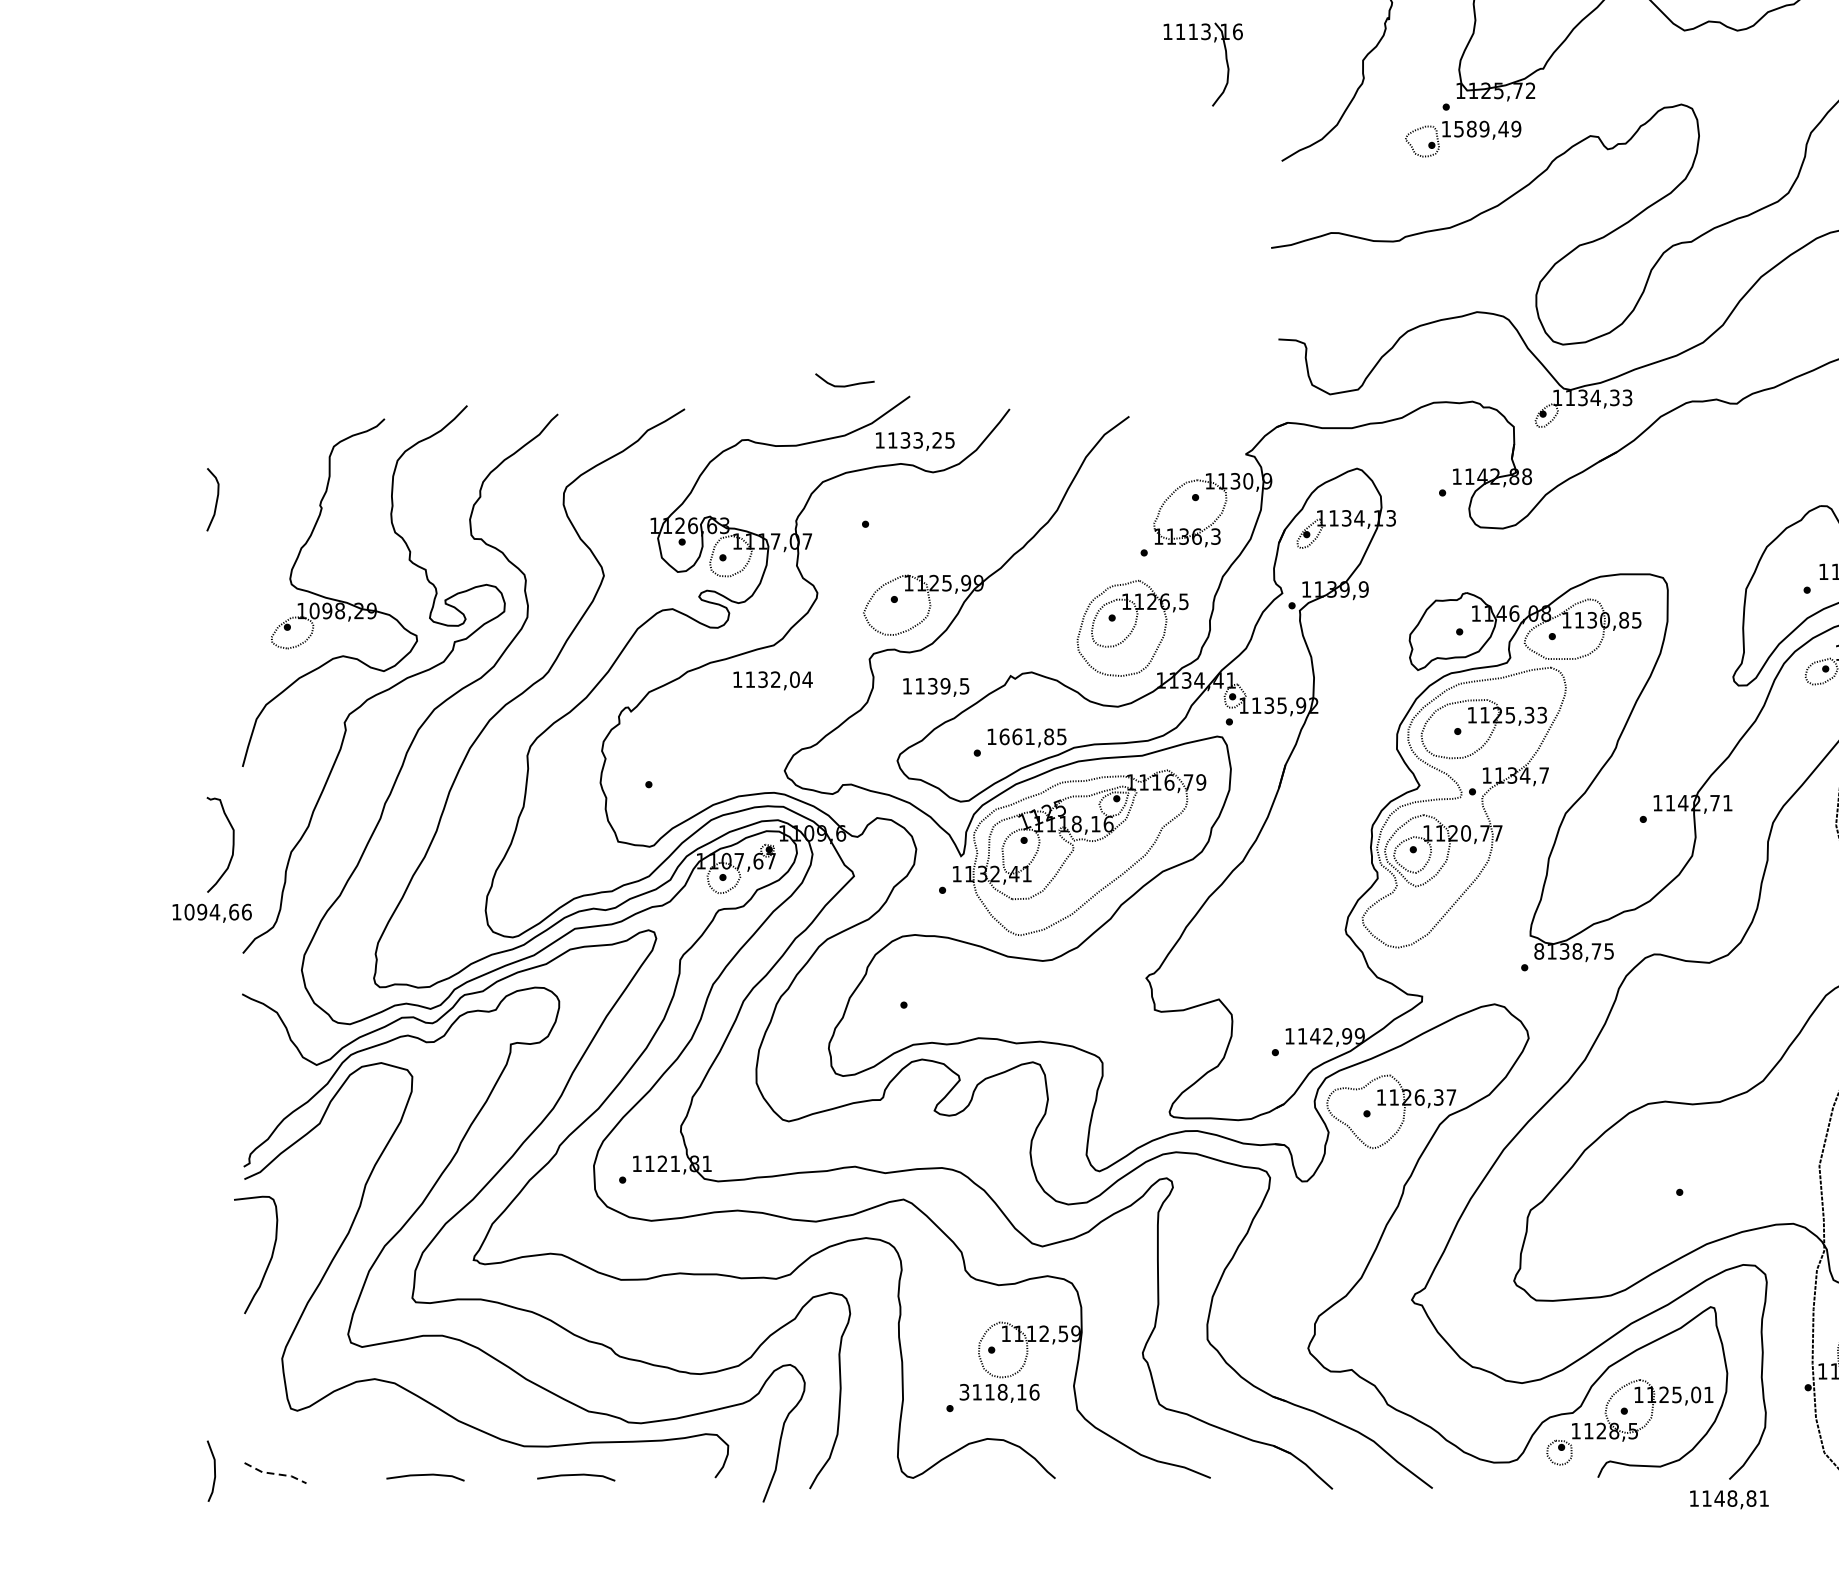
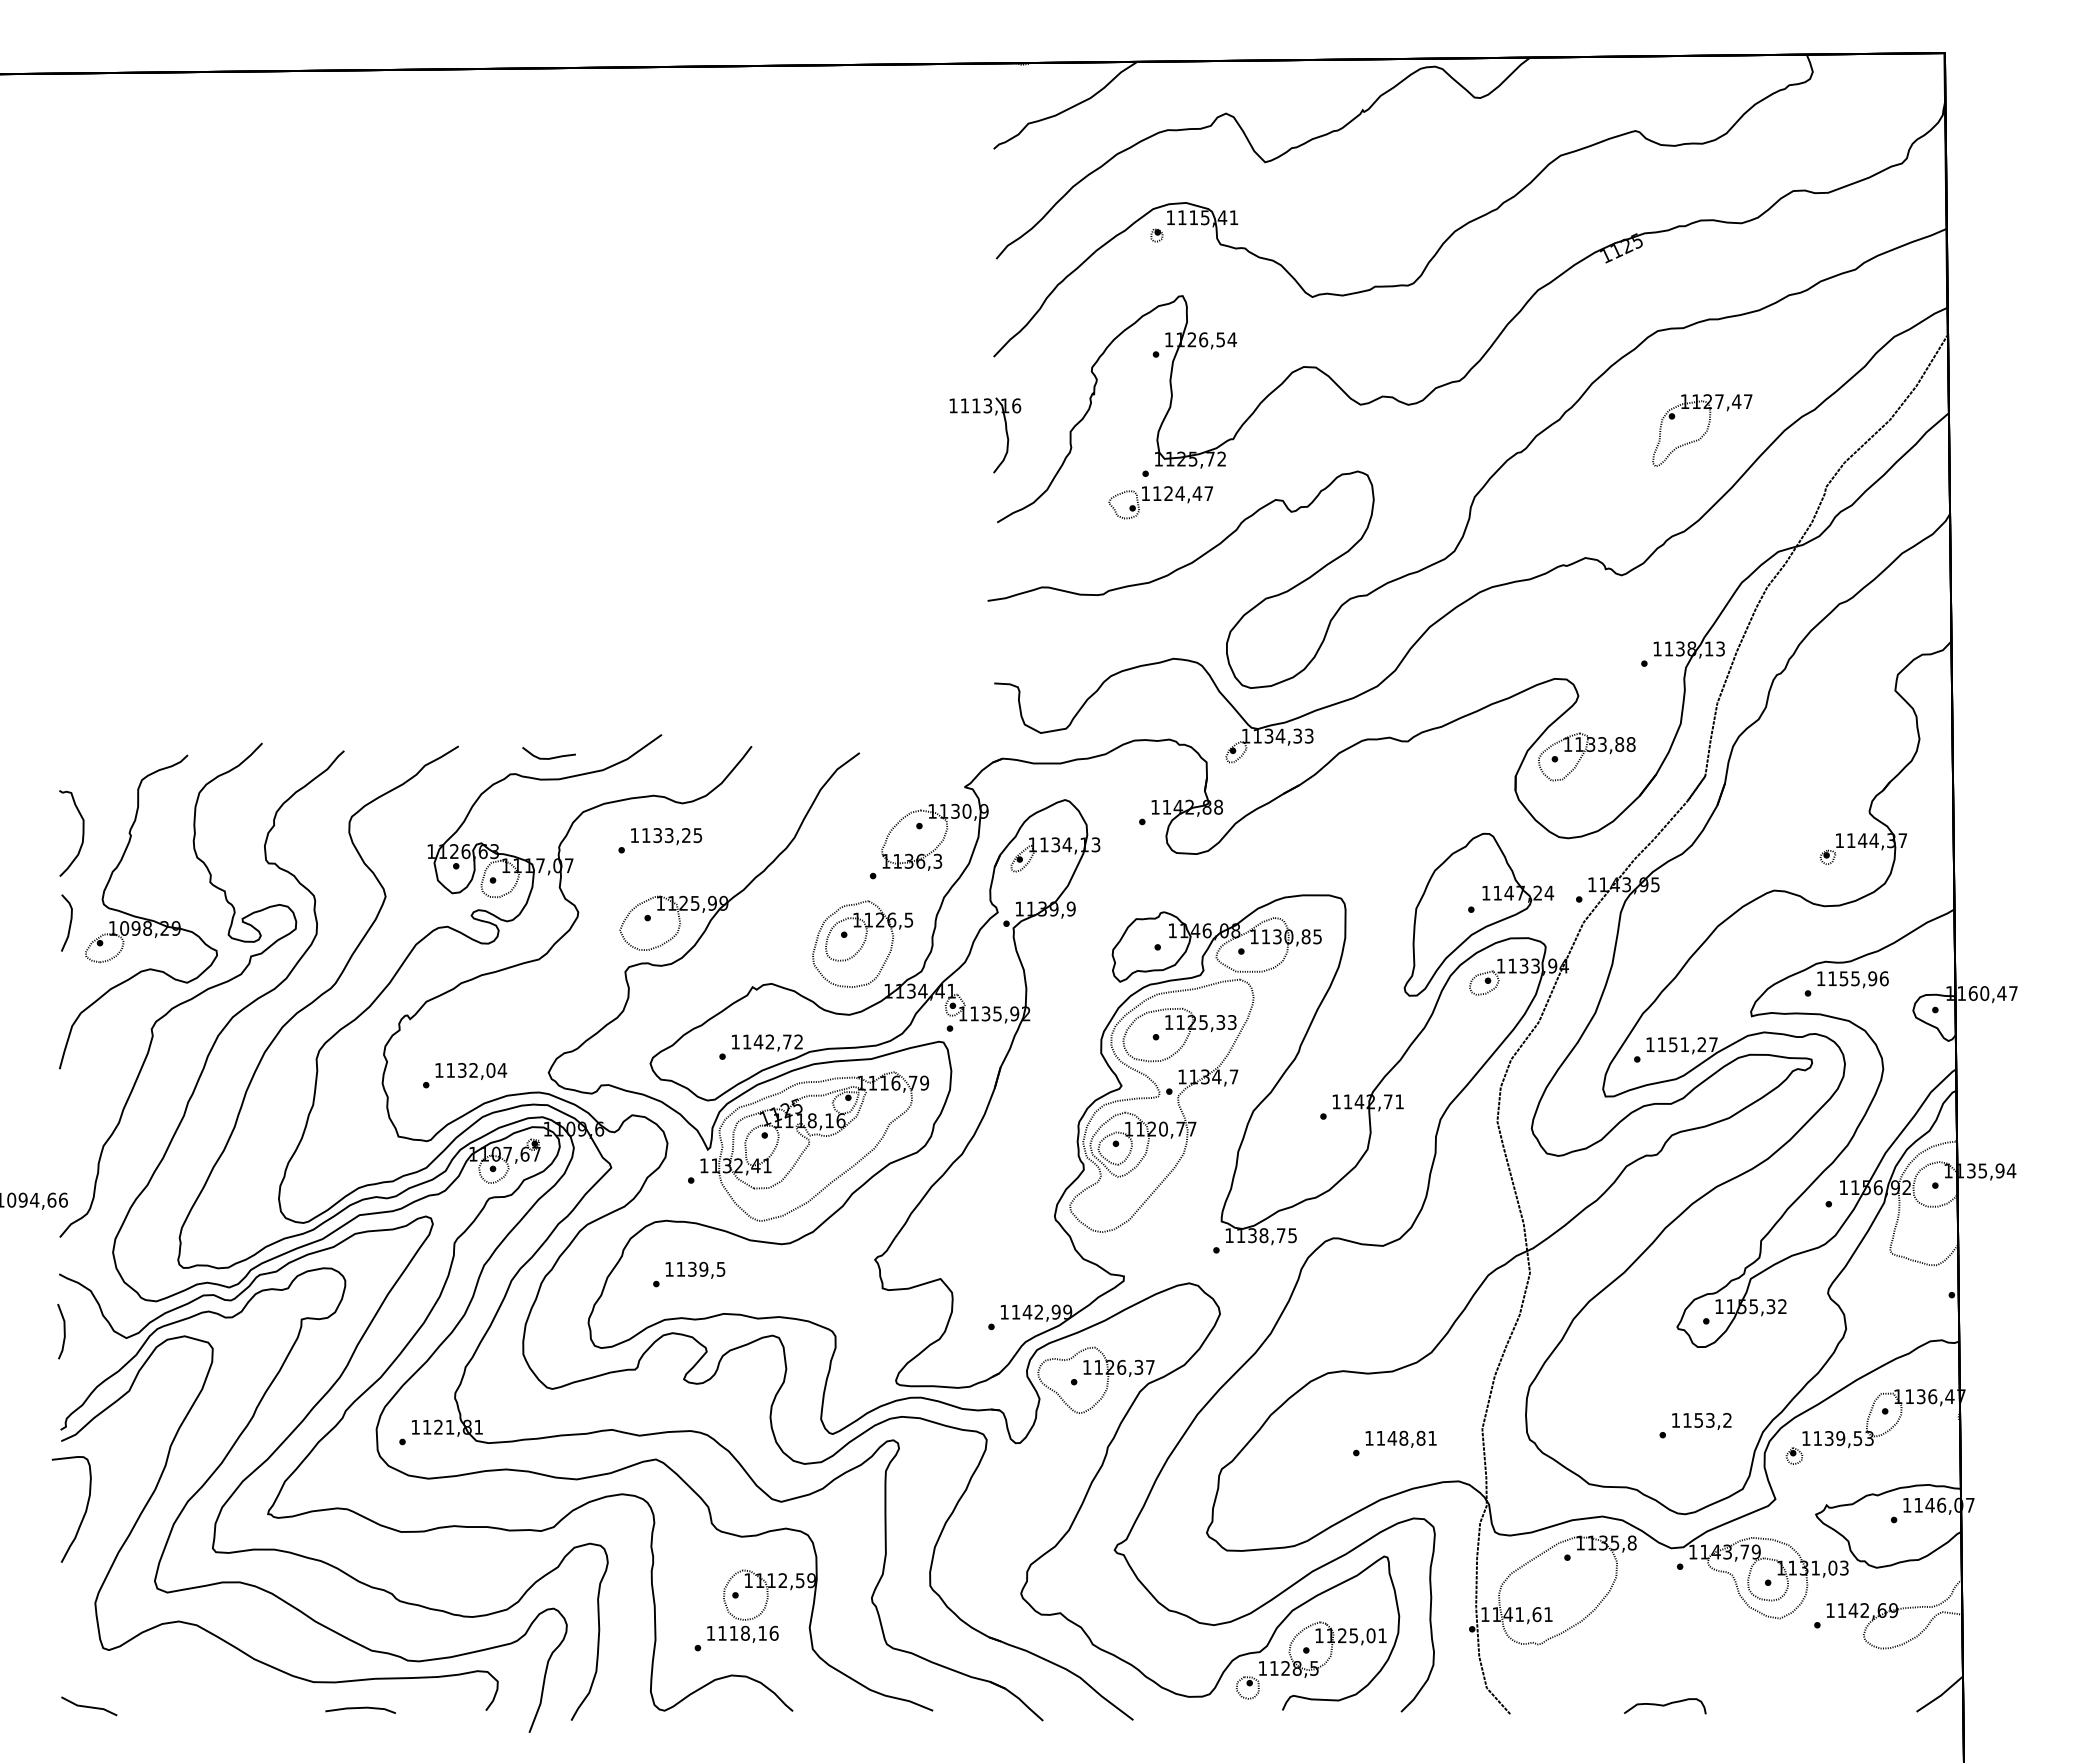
part: (1225, 60) -> (1005, 431), moved
text: (1488, 128) -> (1183, 493), 1589,49 -> 1124,47
curve: (845, 384) -> (549, 757), moved
text: (915, 441) -> (666, 836), moved
curve: (215, 499) -> (69, 922), moved
text: (773, 680) -> (471, 1071), moved
text: (936, 686) -> (695, 1269), moved
text: (1032, 736) -> (772, 1041), 1661,85 -> 1142,72
curve: (232, 844) -> (82, 833), moved
text: (1539, 951) -> (1229, 1235), 8138,75 -> 1138,75
text: (963, 1391) -> (710, 1632), 3118,16 -> 1118,16
line: (213, 1471) -> (63, 1331), moved
line: (275, 1474) -> (89, 1707), dashed -> solid
line: (425, 1475) -> (224, 1708), removed
text: (1728, 1498) -> (1400, 1438), moved

